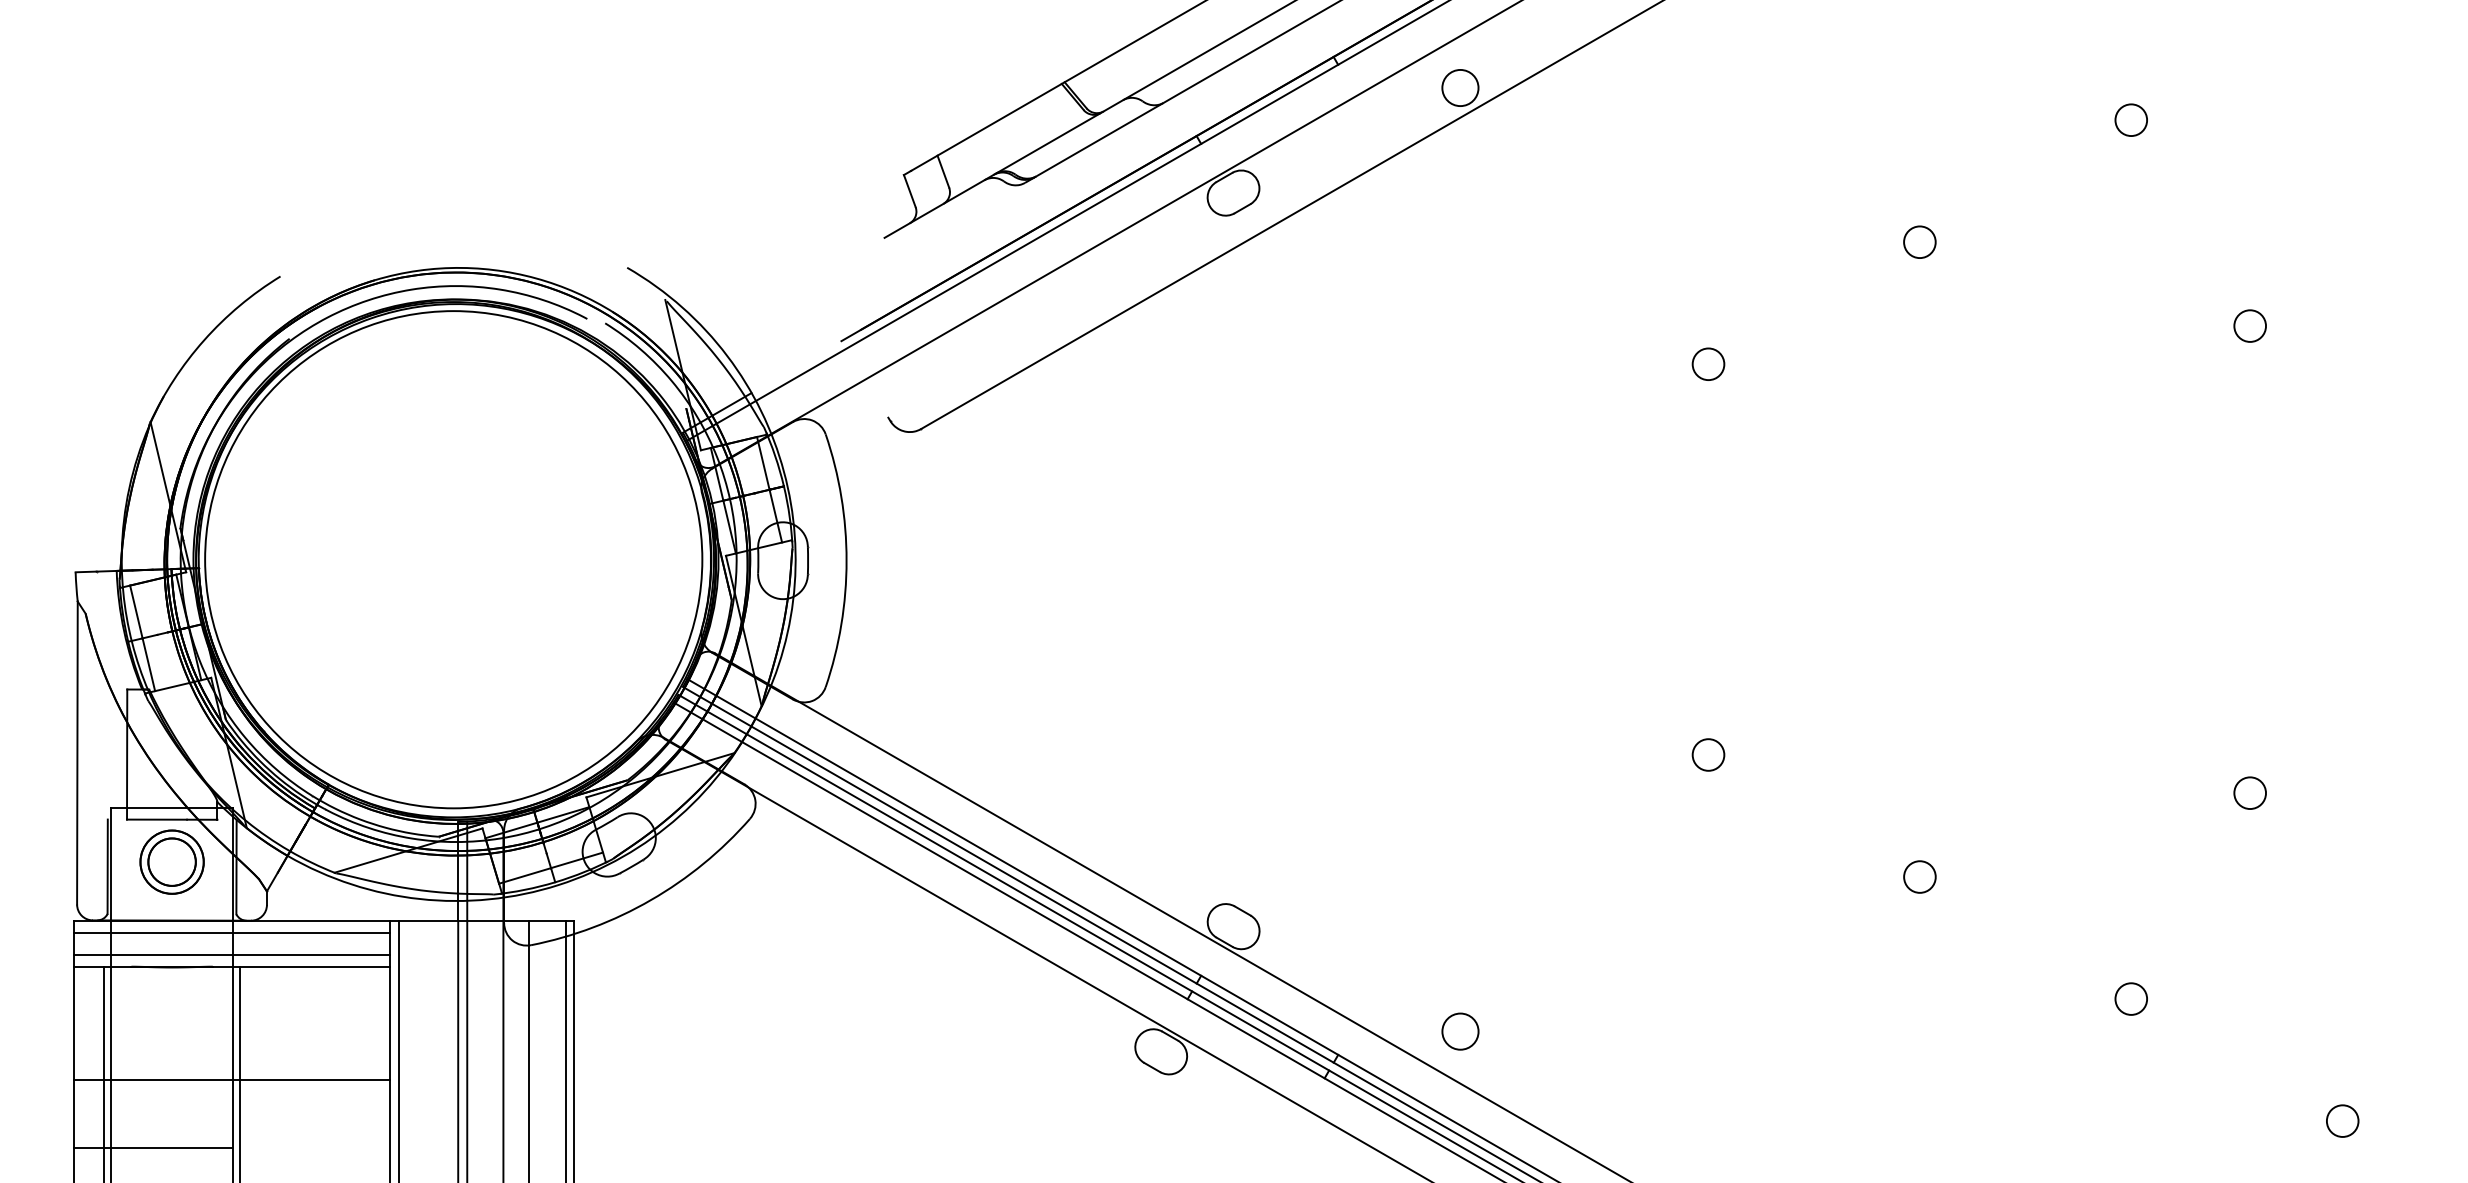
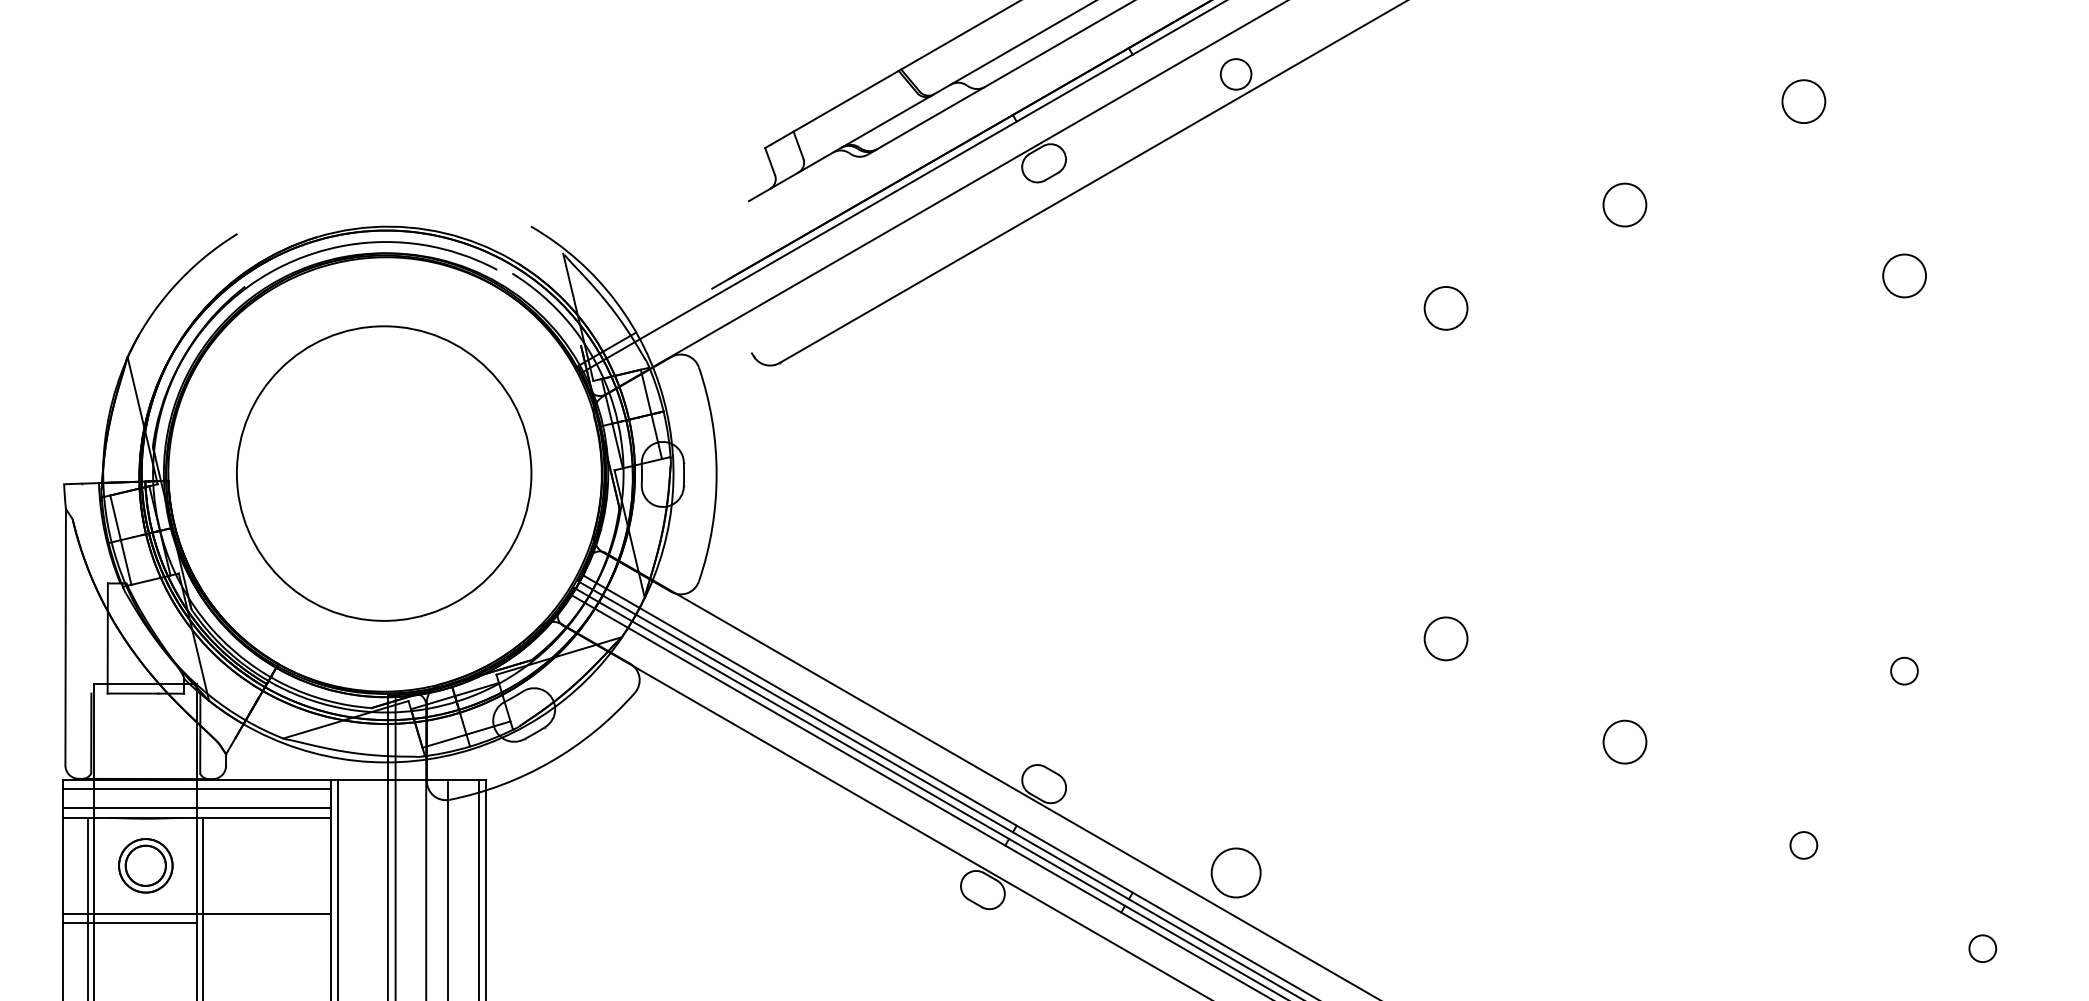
circle: (2131, 120) -> (1804, 101), size x1.6
circle: (1919, 241) -> (1624, 204), size x1.6
circle: (2249, 325) -> (1903, 275), size x1.6
circle: (1708, 363) -> (1446, 307), size x1.6
circle: (453, 559) -> (383, 473), size x0.7
circle: (1708, 754) -> (1446, 638), size x1.6
part: (171, 861) -> (145, 865), moved
circle: (1919, 876) -> (1624, 741), size x1.6
circle: (1460, 1031) -> (1236, 872), size x1.6
line: (153, 1147) -> (130, 922), moved

